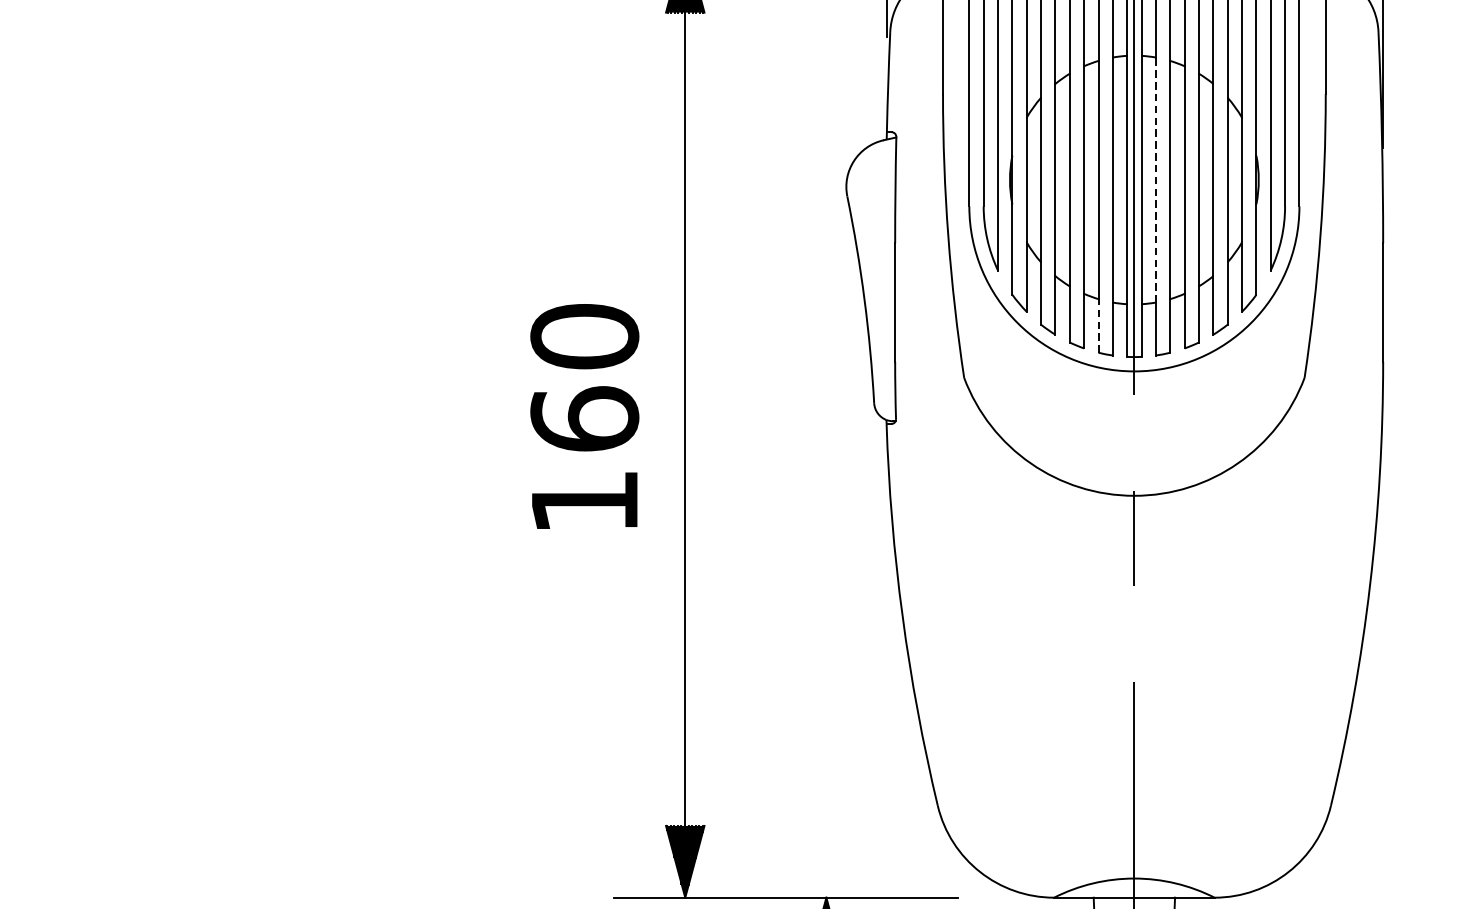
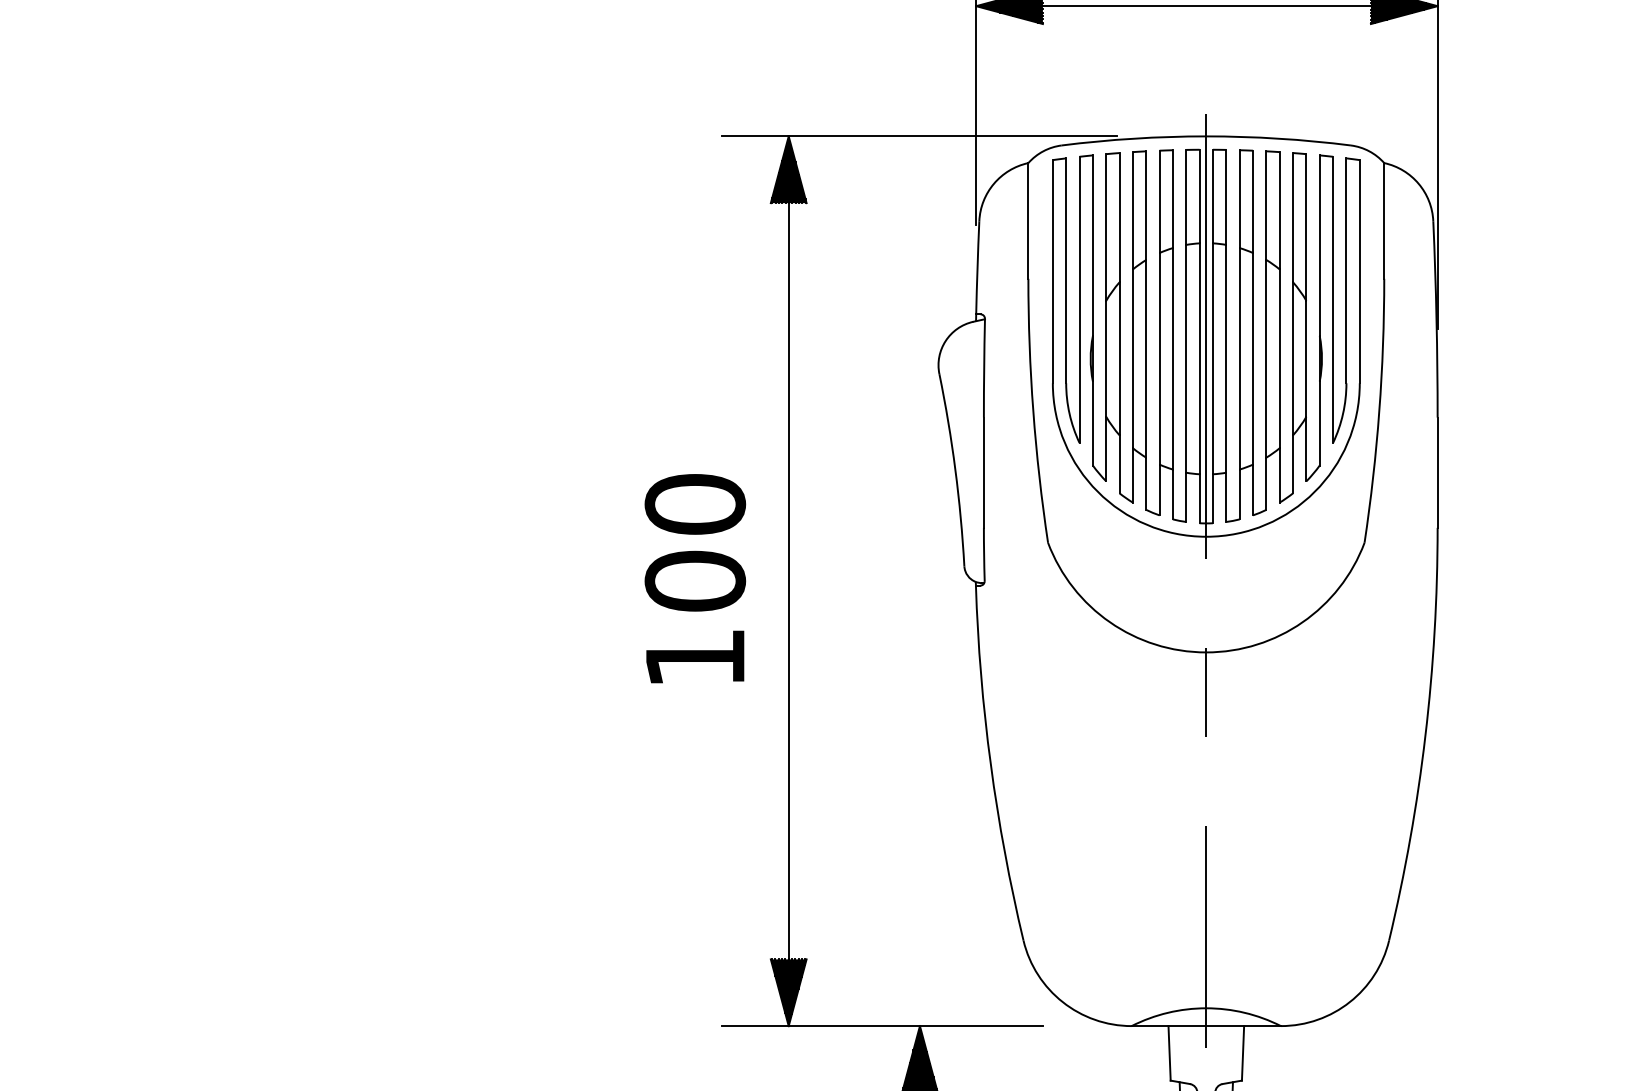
line: (1156, 179) -> (1226, 358), dashed -> solid
line: (1098, 325) -> (1172, 494), dashed -> solid
text: (583, 418) -> (694, 580), 160 -> 100

